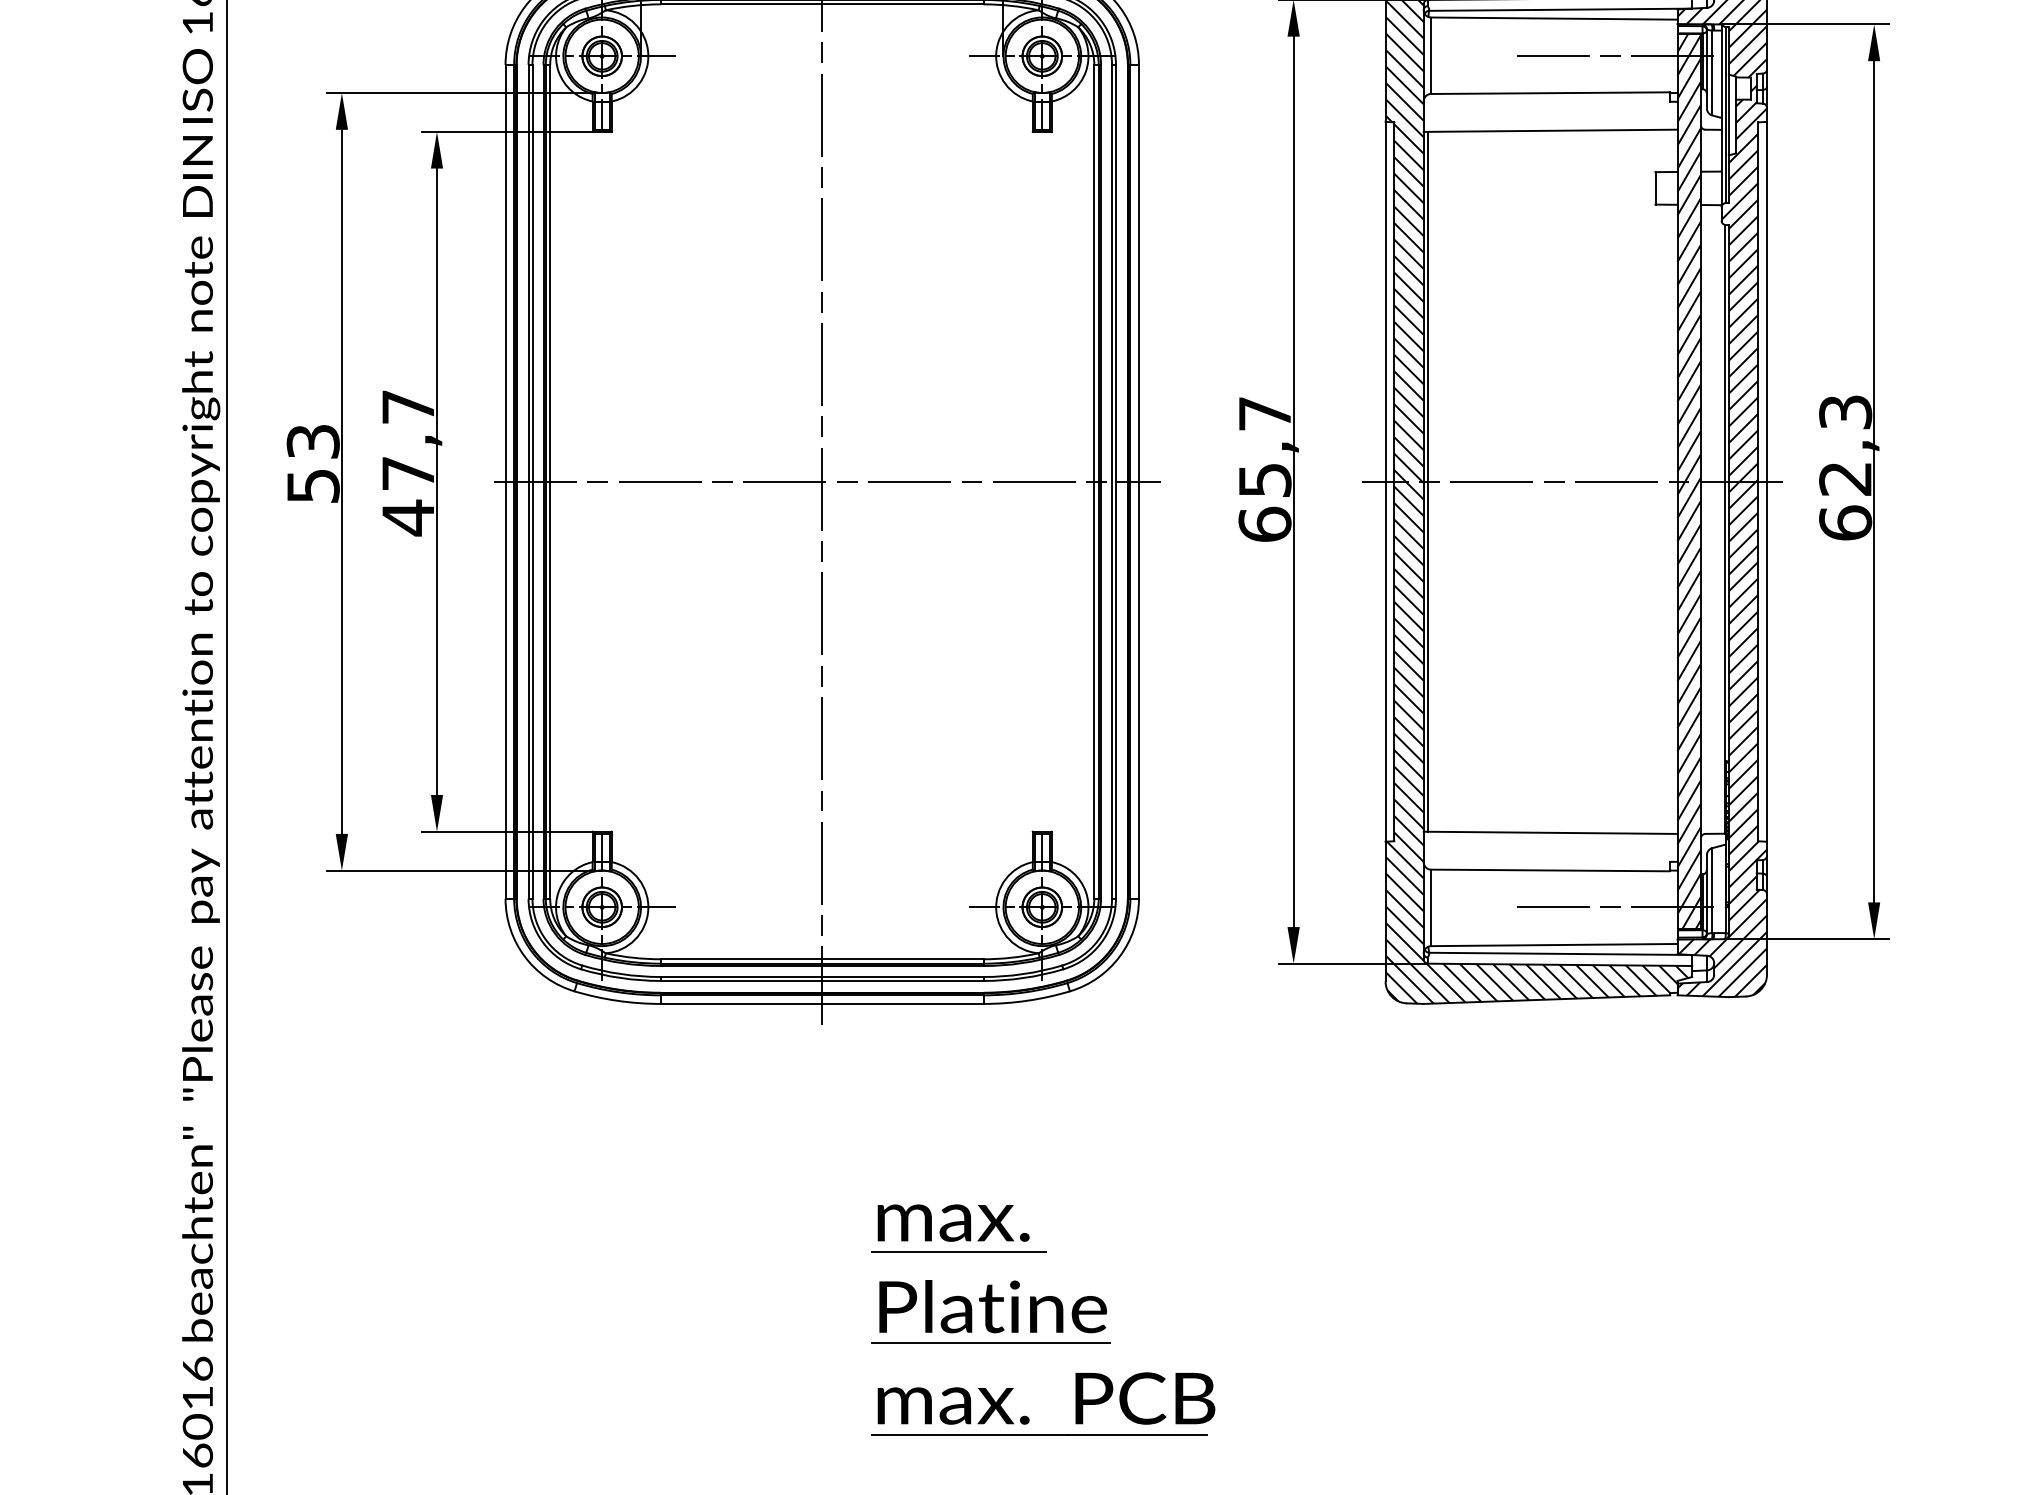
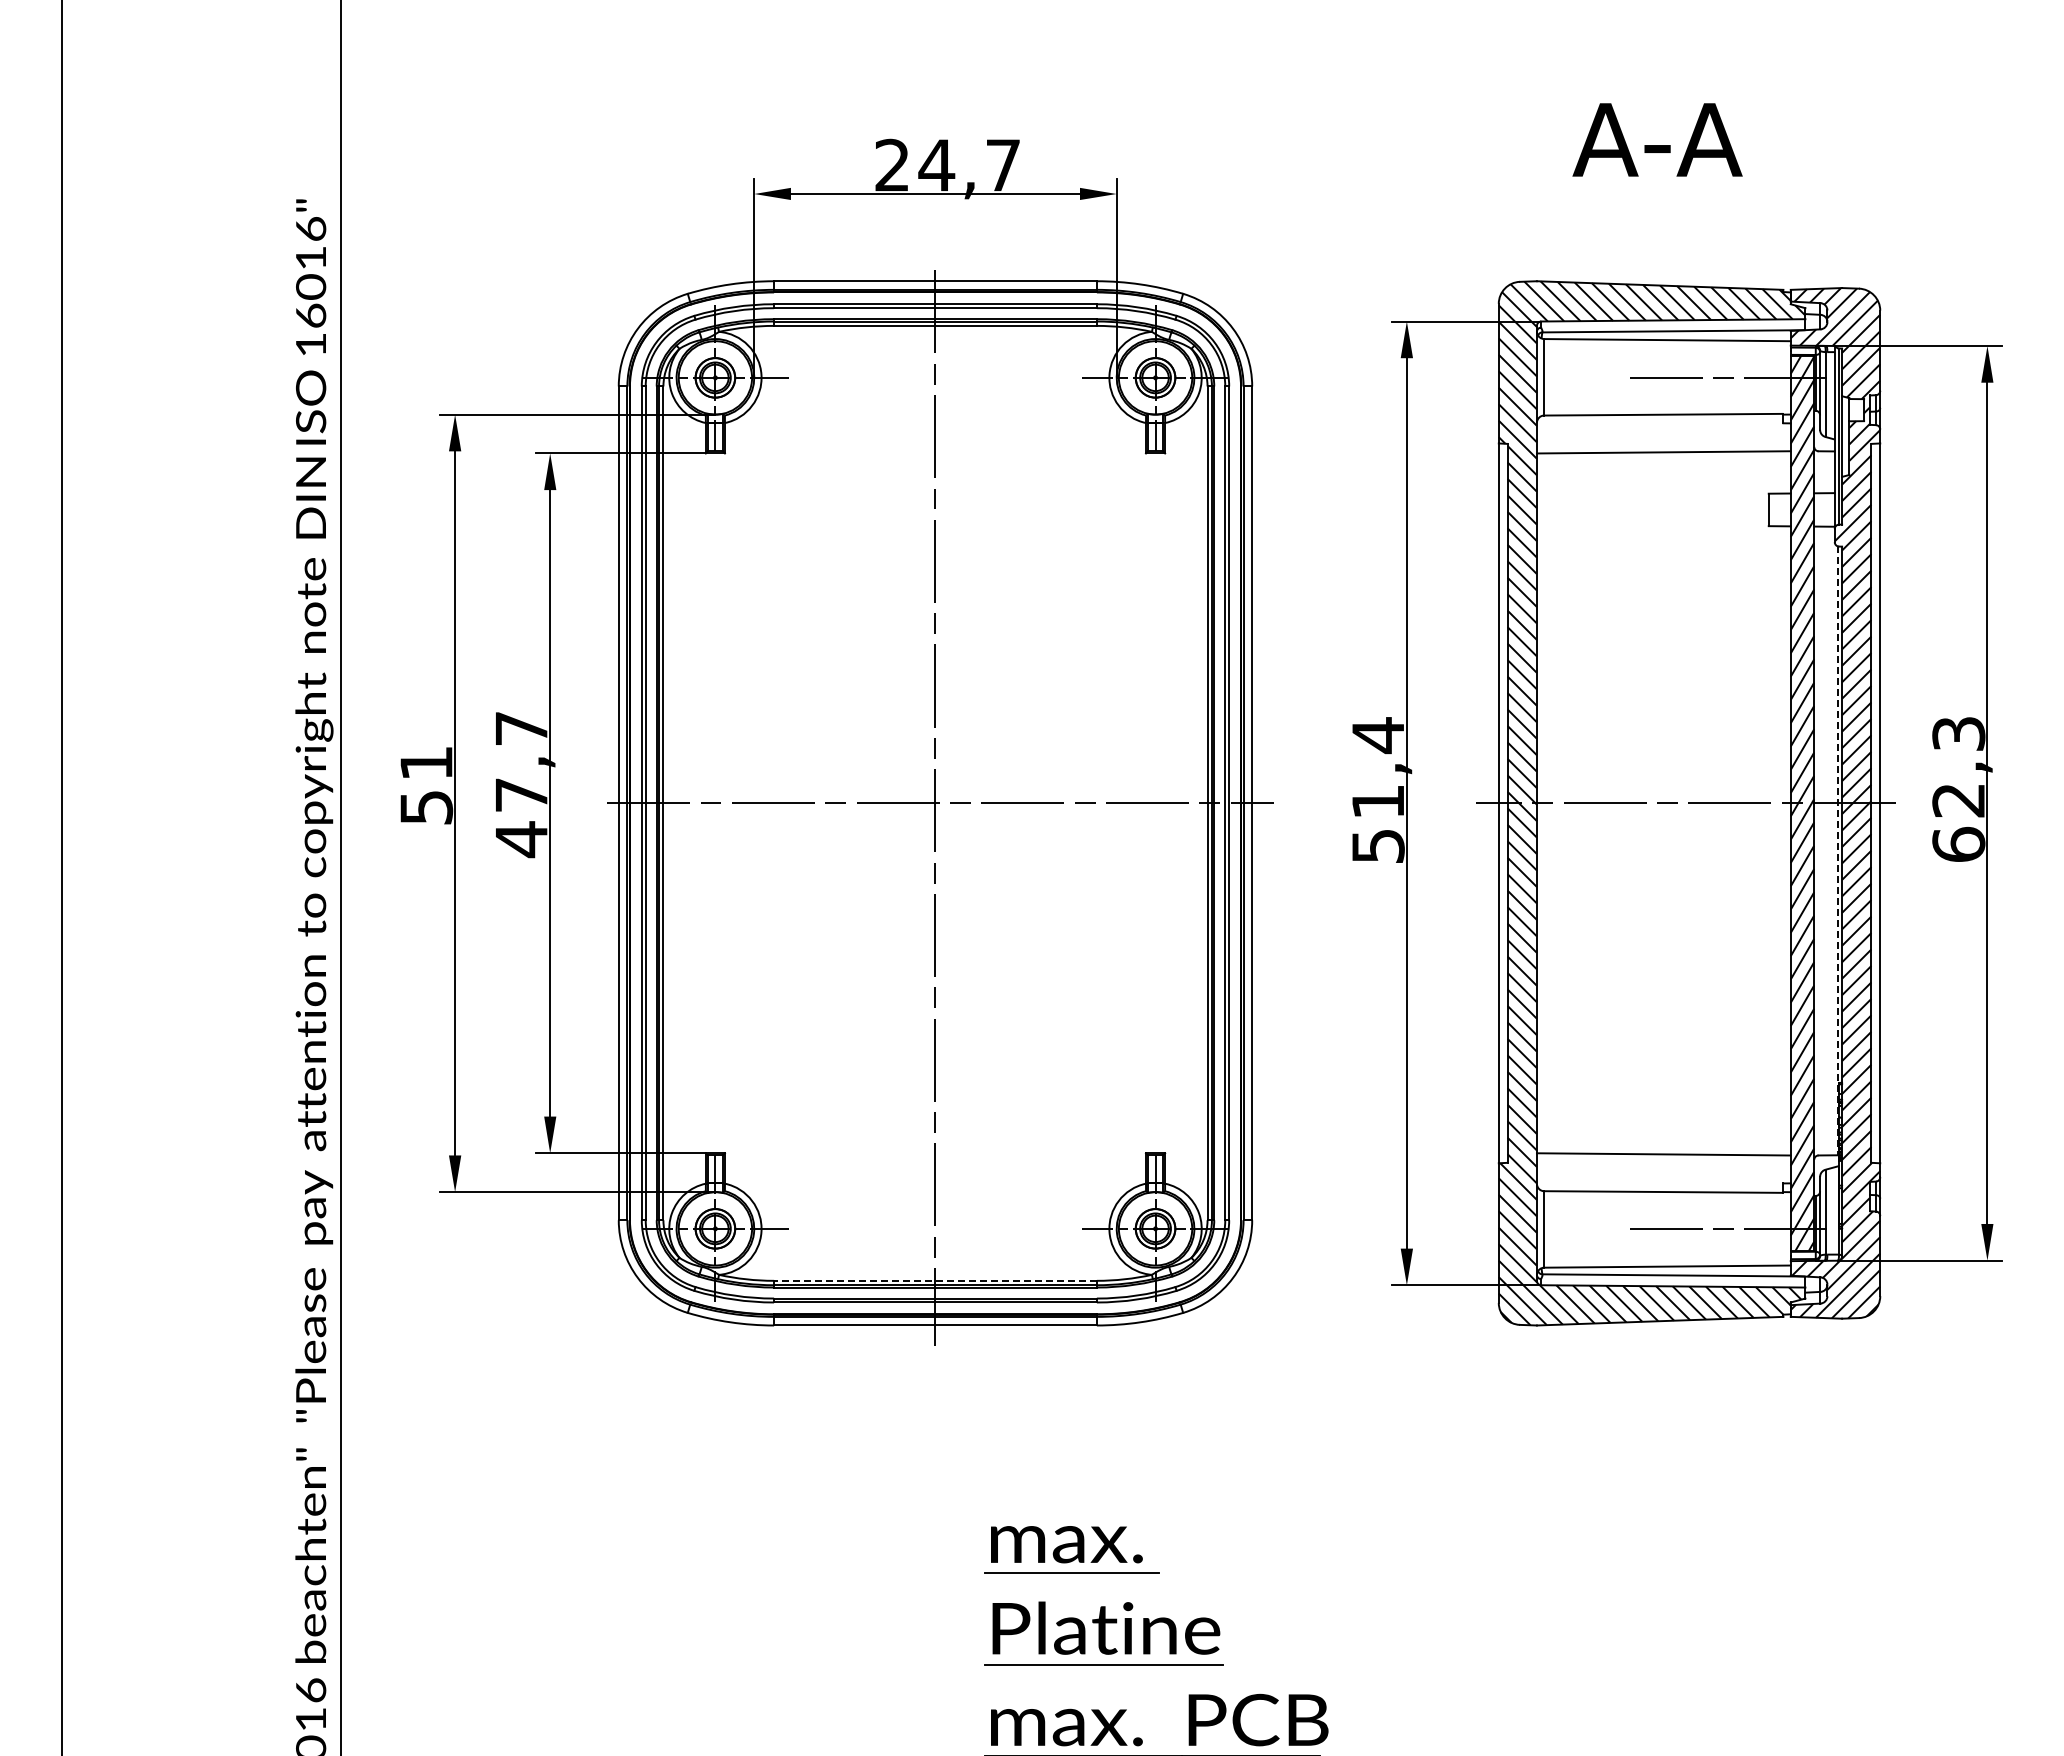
text: (313, 441) -> (426, 763), 53 -> 51
text: (1264, 468) -> (1377, 790), 65,7 -> 51,4
line: (1428, 481) -> (1541, 803), removed
line: (1724, 529) -> (1837, 851), solid -> dashed
line: (821, 958) -> (934, 1280), solid -> dashed

